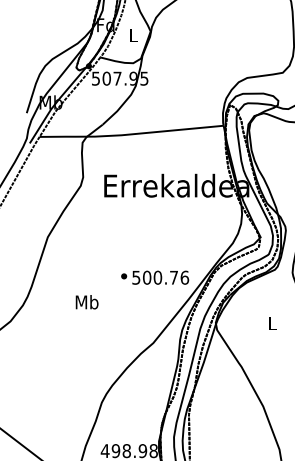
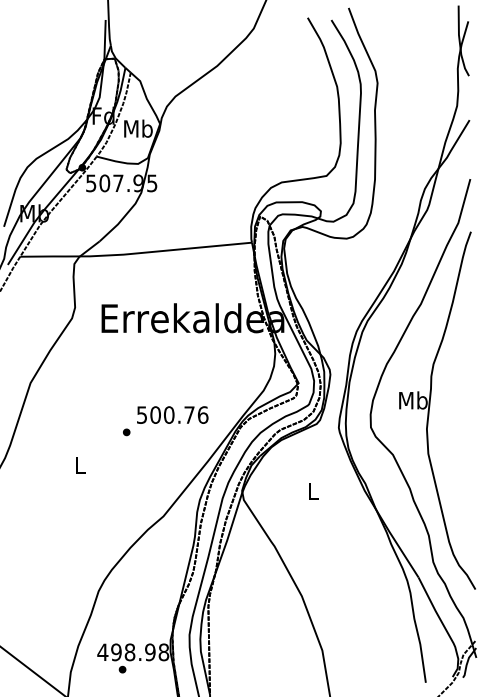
text: (133, 35) -> (138, 128), L -> Mb
text: (160, 277) -> (172, 414), moved
text: (86, 301) -> (79, 464), Mb -> L

